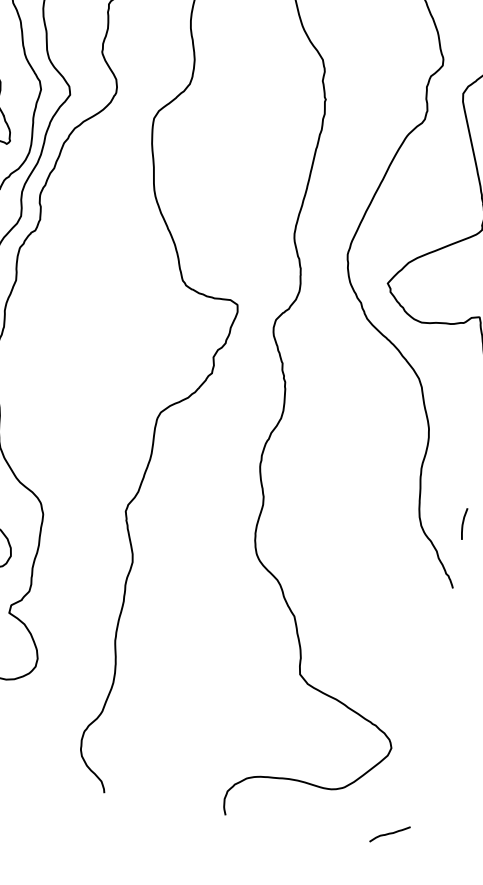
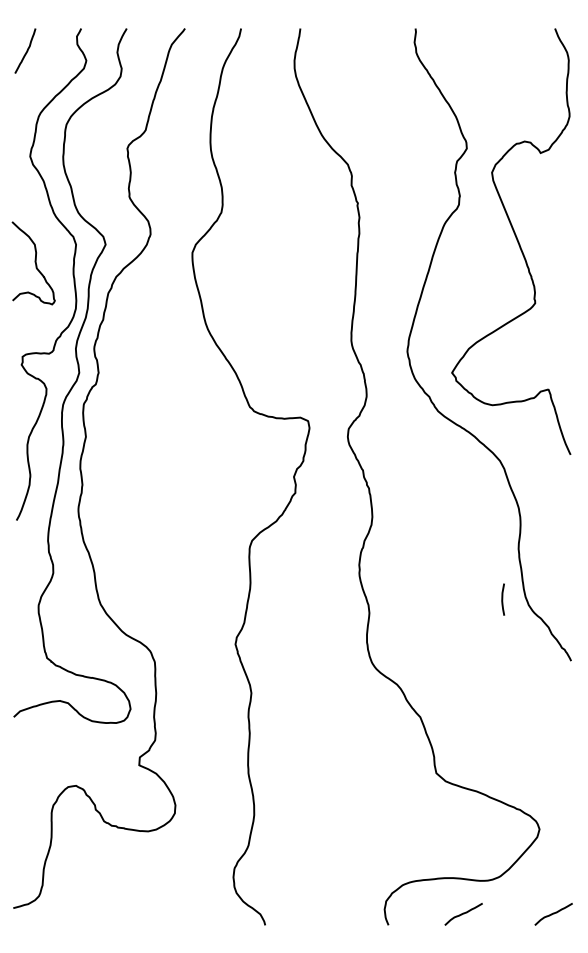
curve: (464, 523) -> (503, 599), moved
curve: (301, 818) -> (463, 914), added

